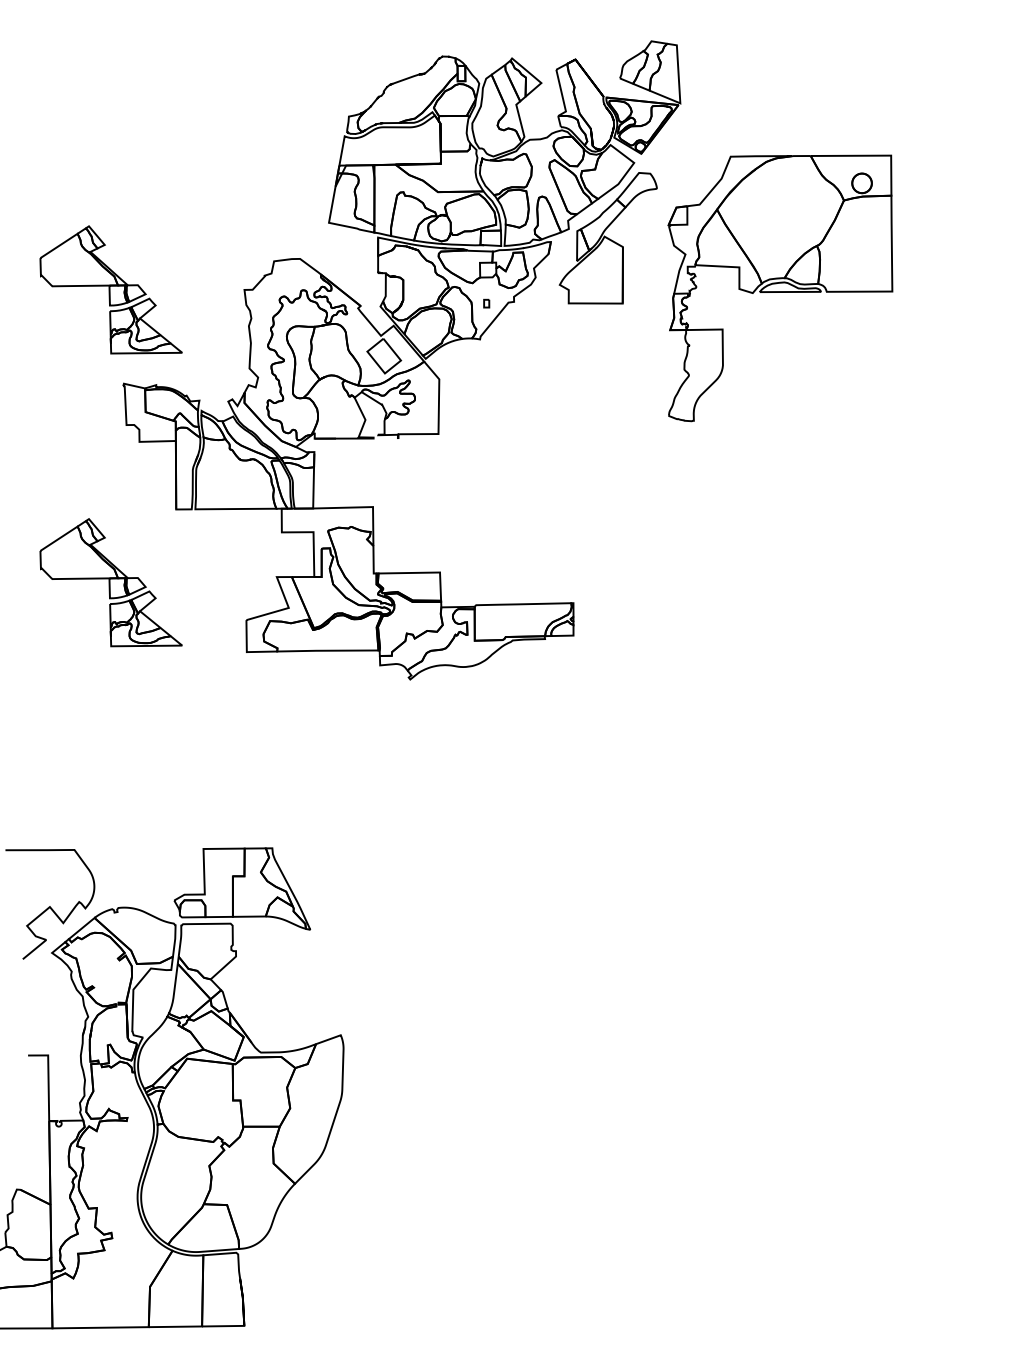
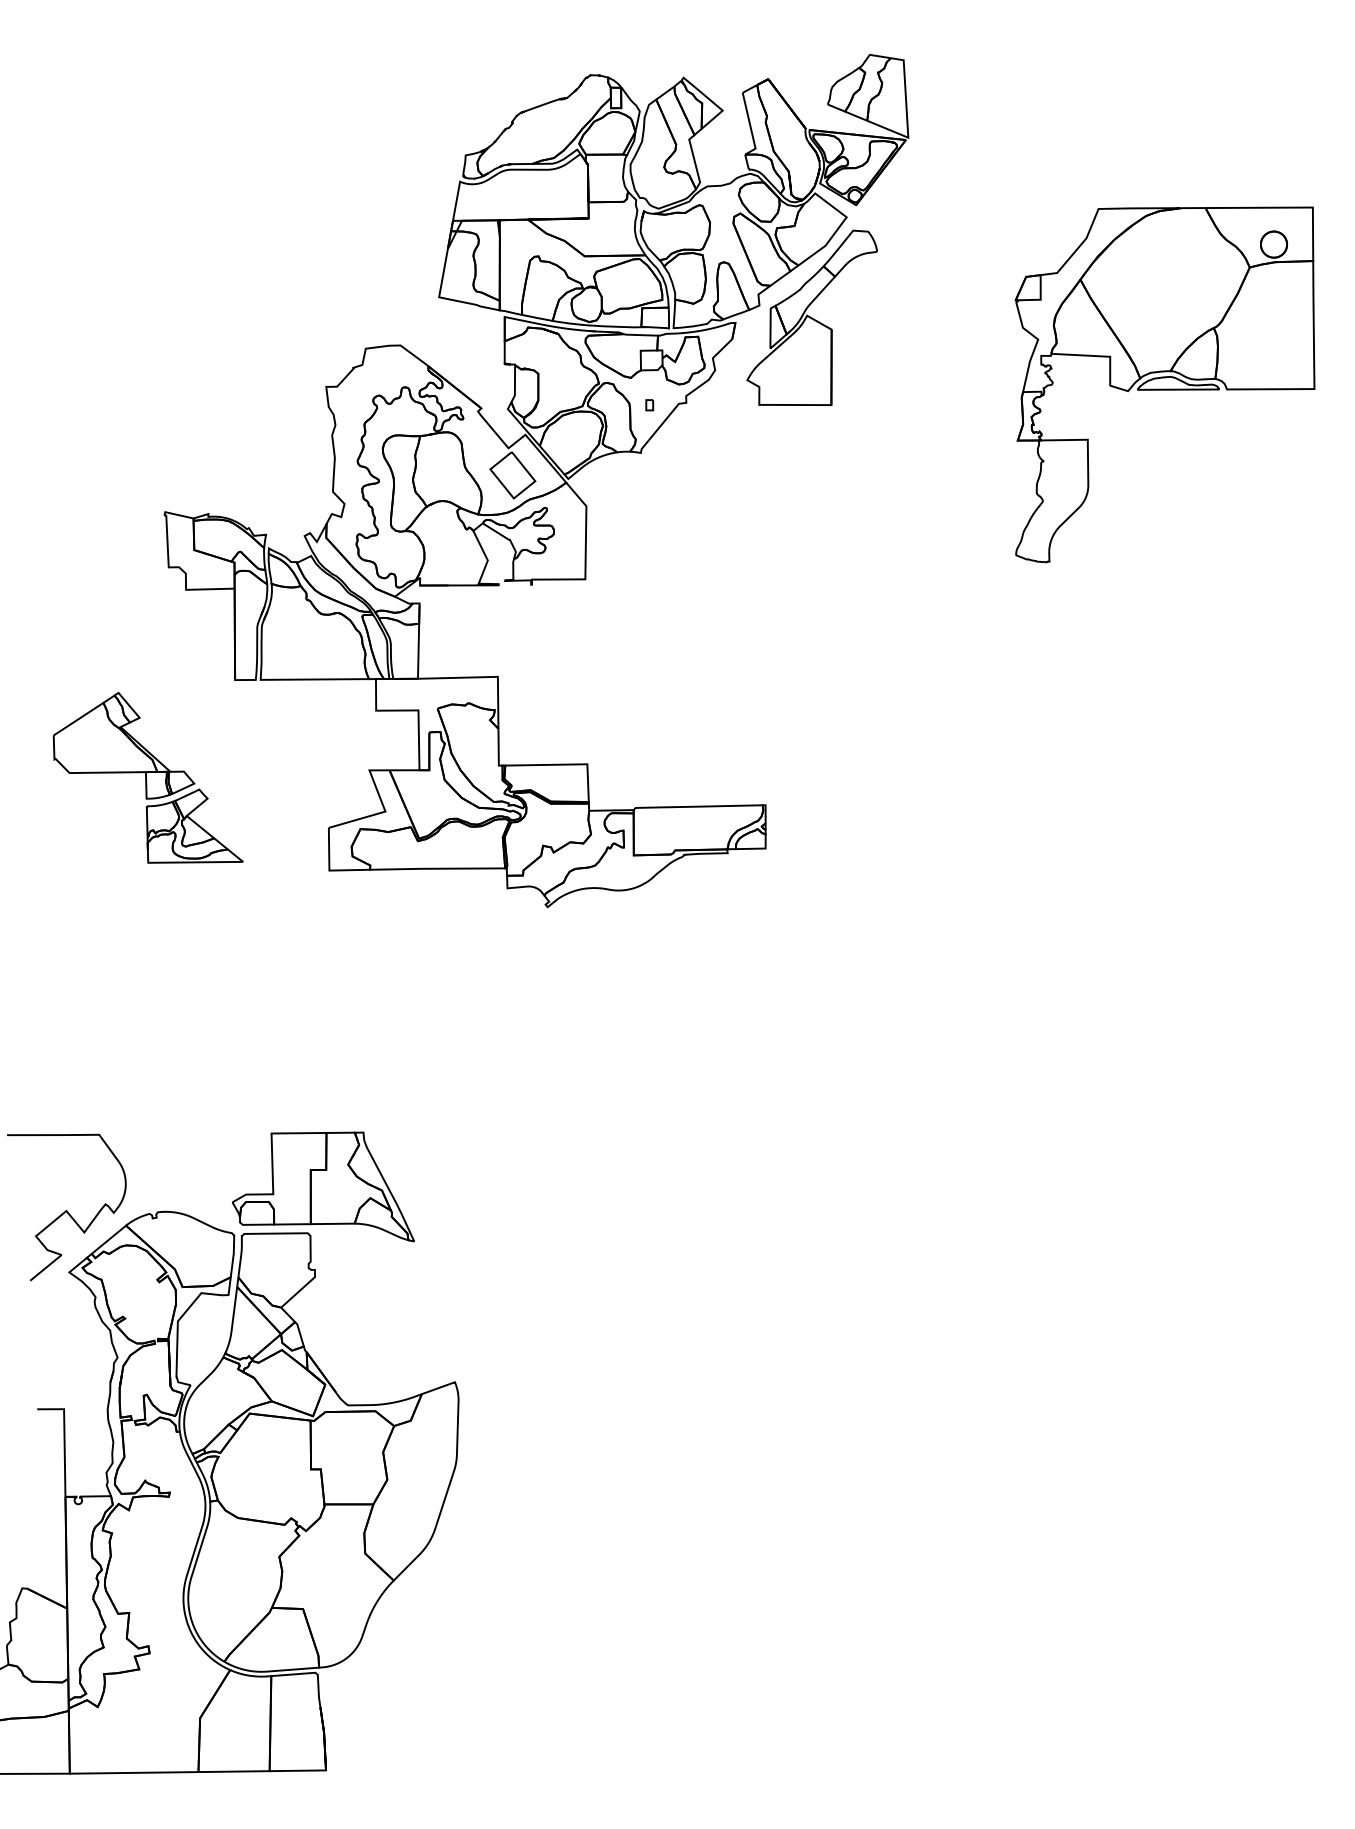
part: (780, 288) -> (1164, 384), moved
part: (110, 289) -> (147, 386), removed

